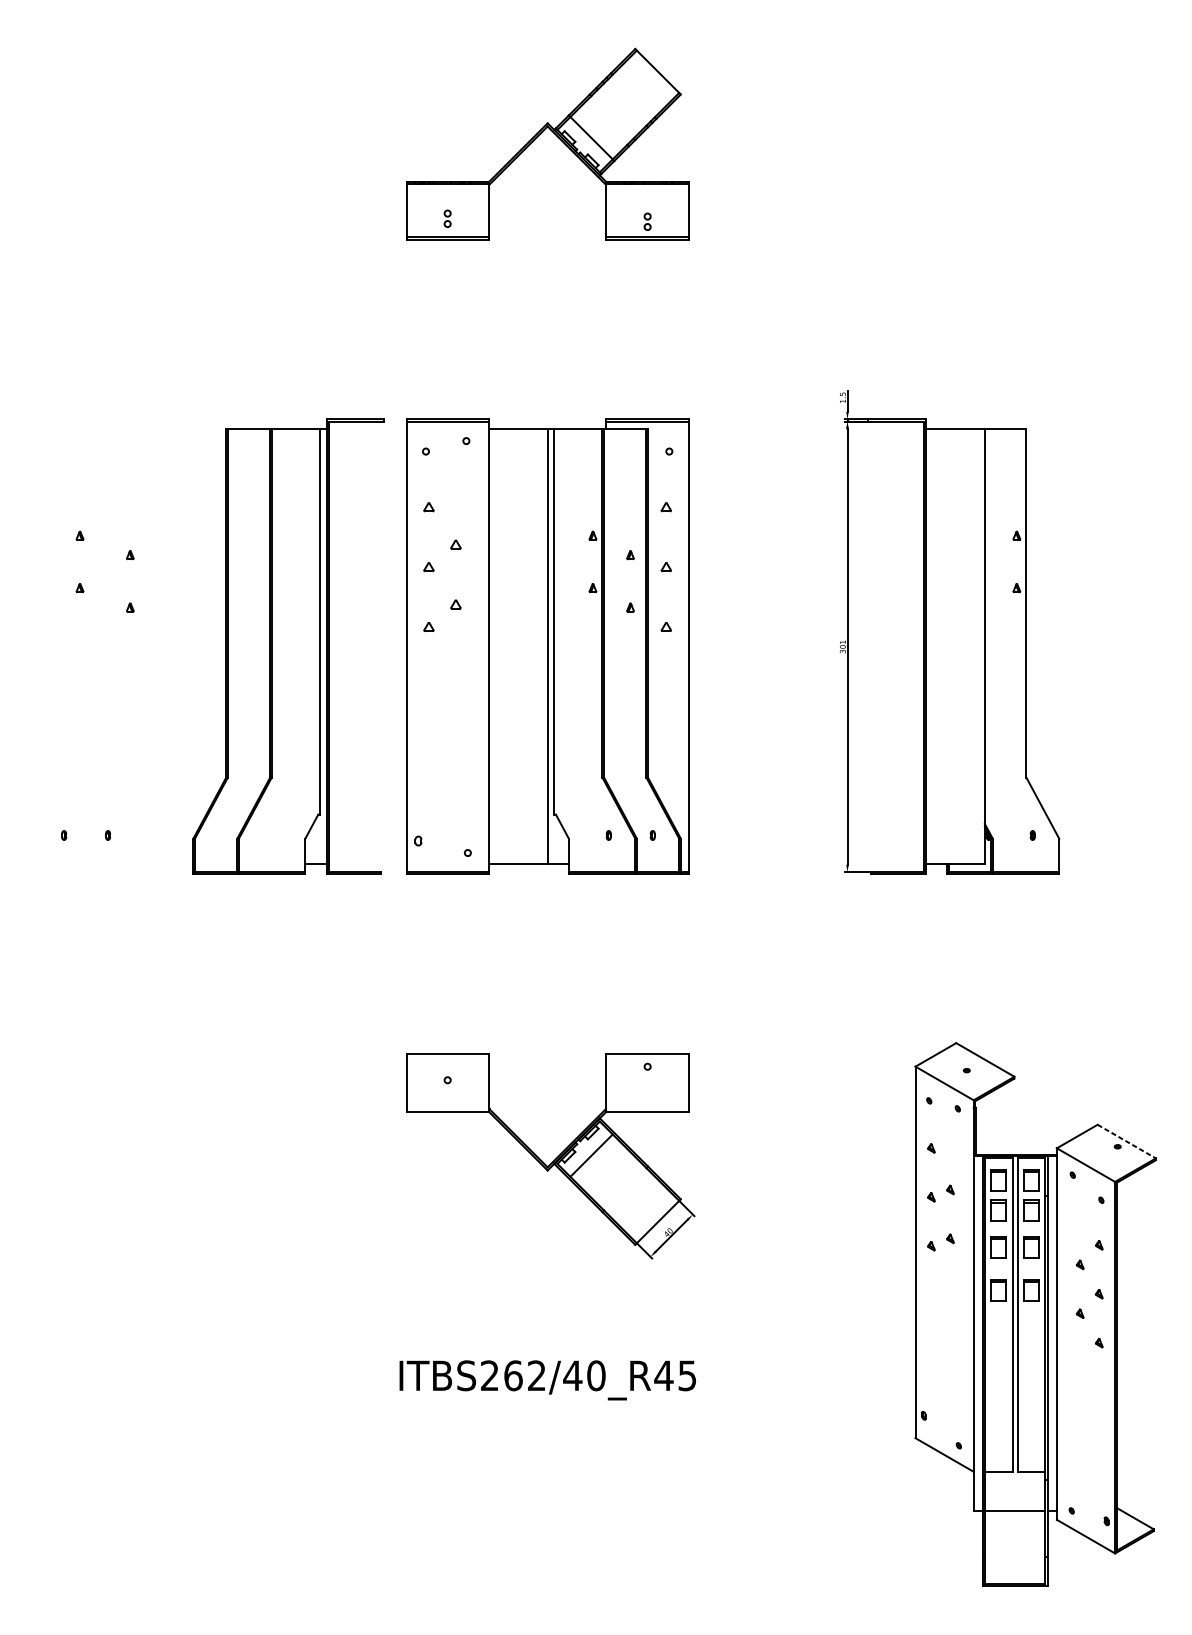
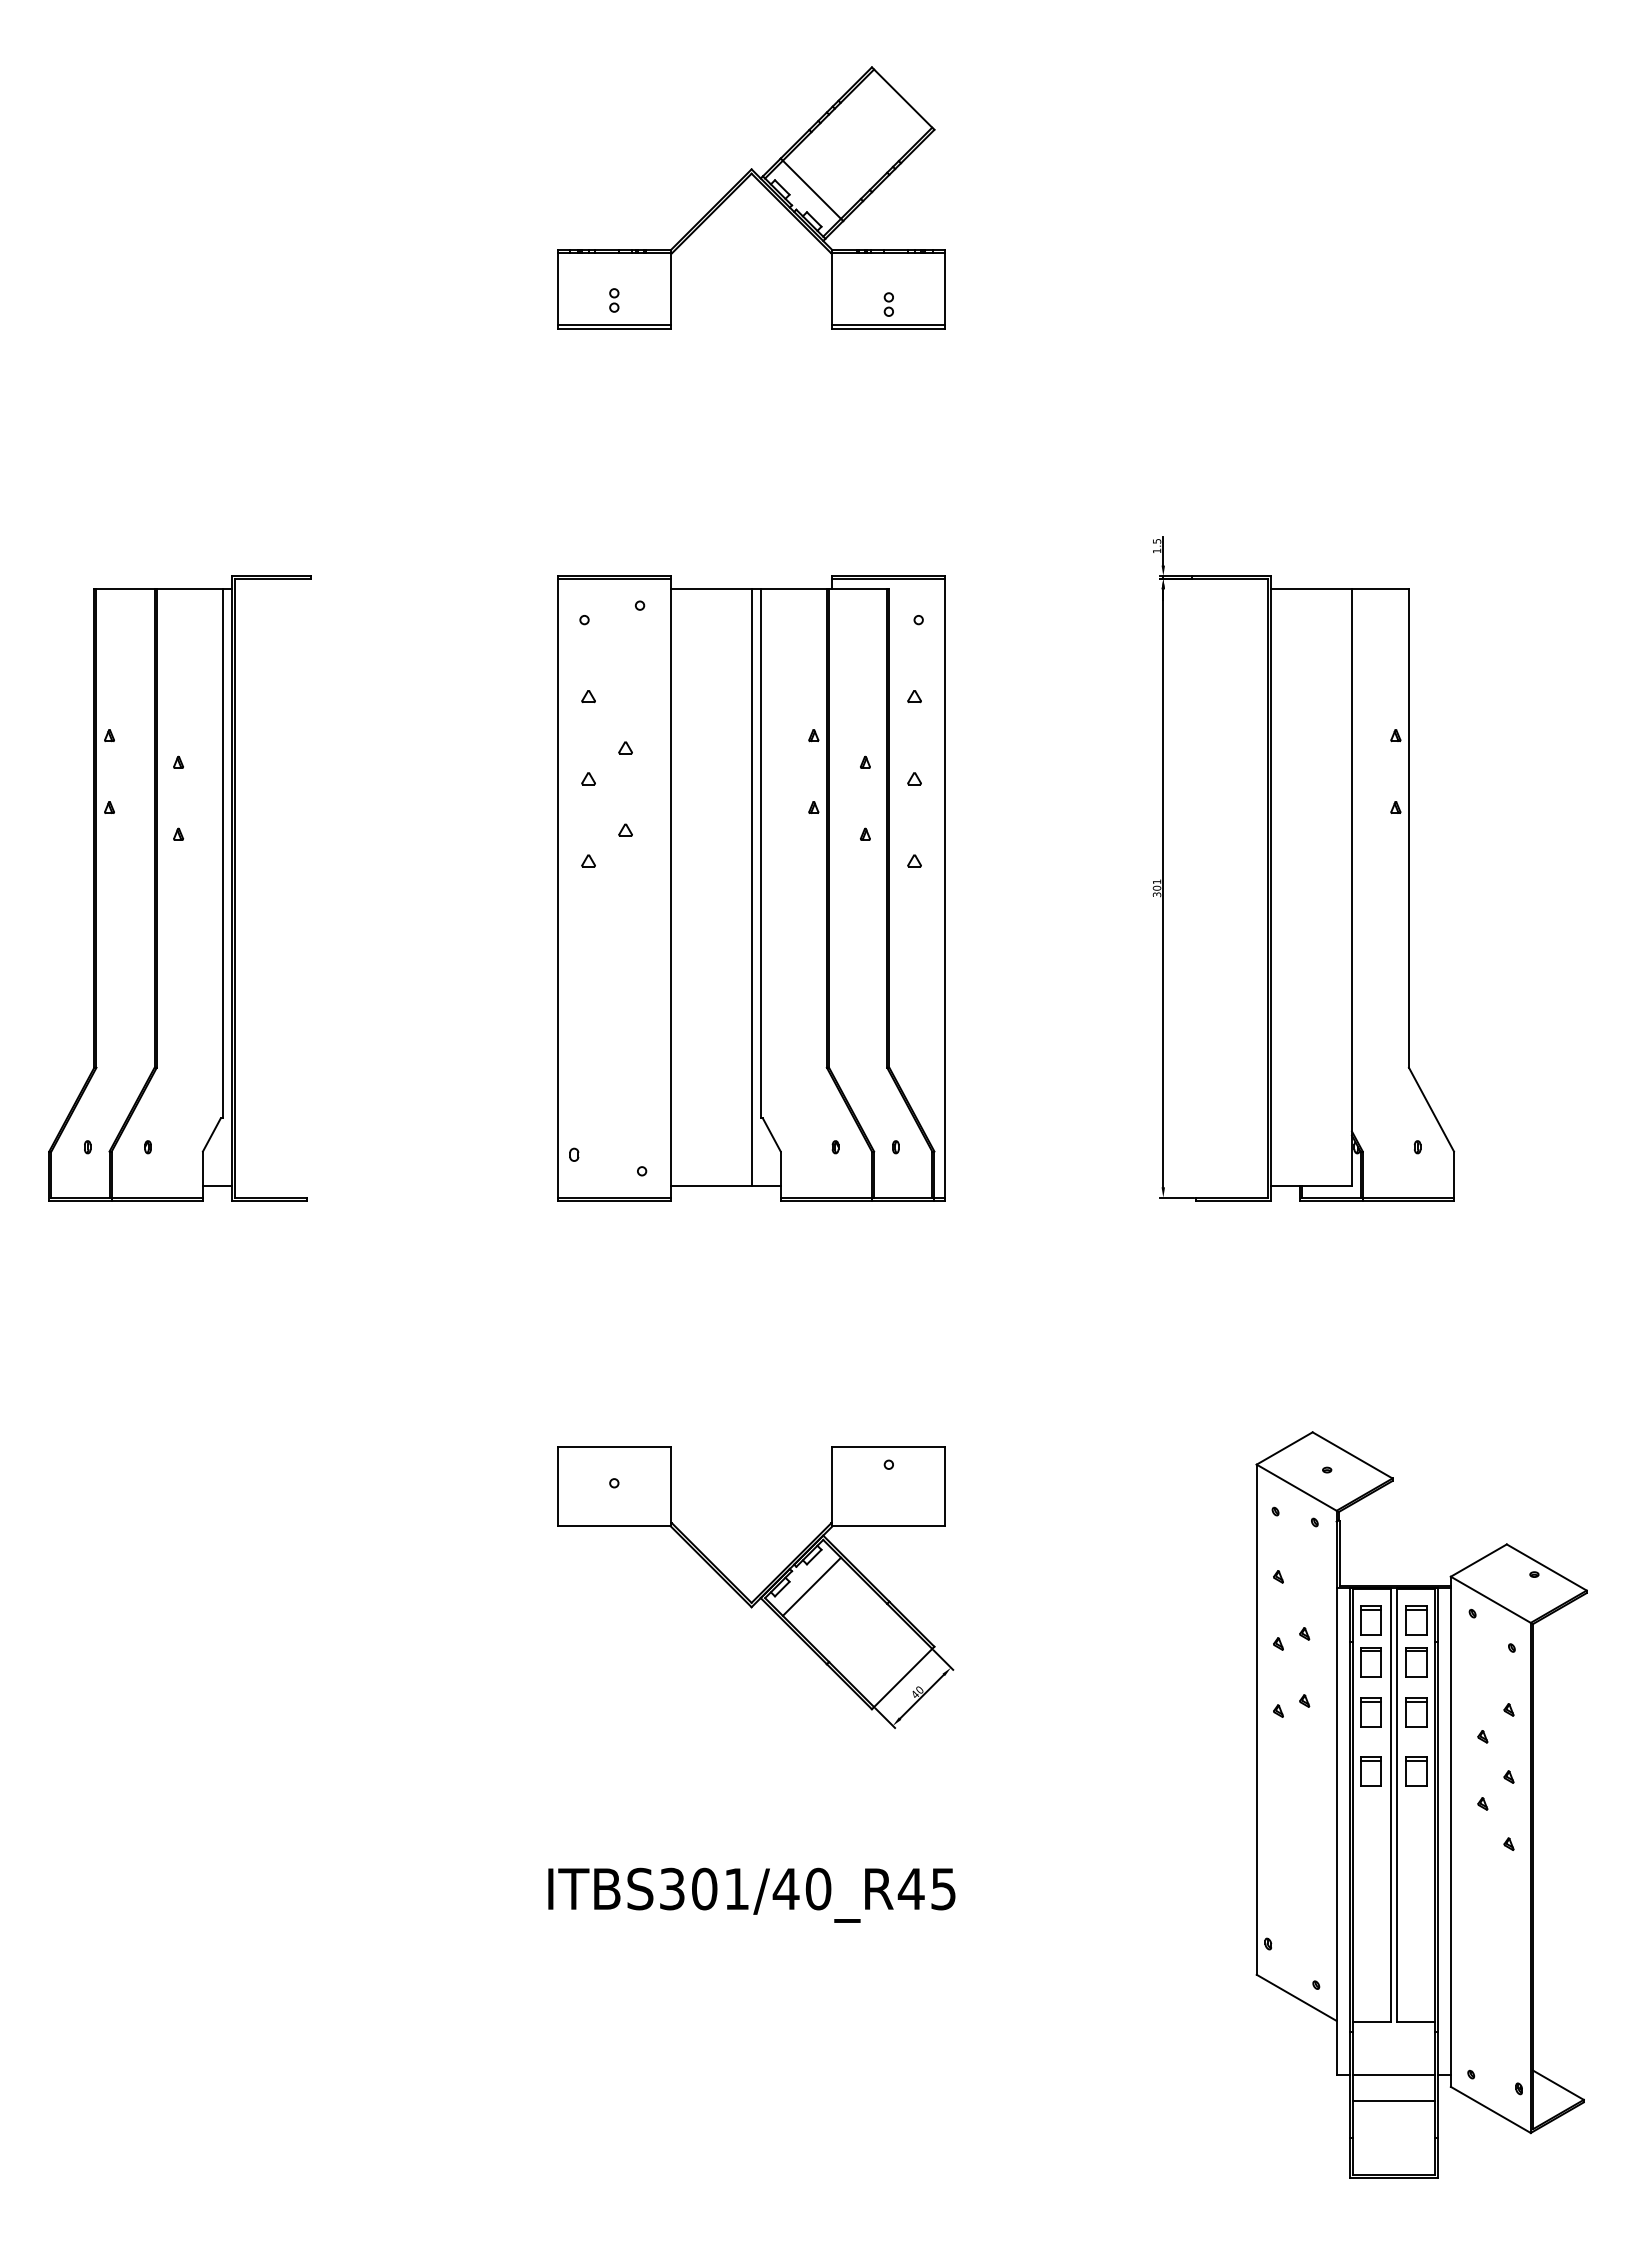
part: (288, 647) -> (179, 888), moved
line: (1127, 1141) -> (1547, 1567), dashed -> solid
text: (513, 1375) -> (704, 1888), ITBS262/40_R45 -> ITBS301/40_R45
line: (1015, 1529) -> (1393, 2100), added

